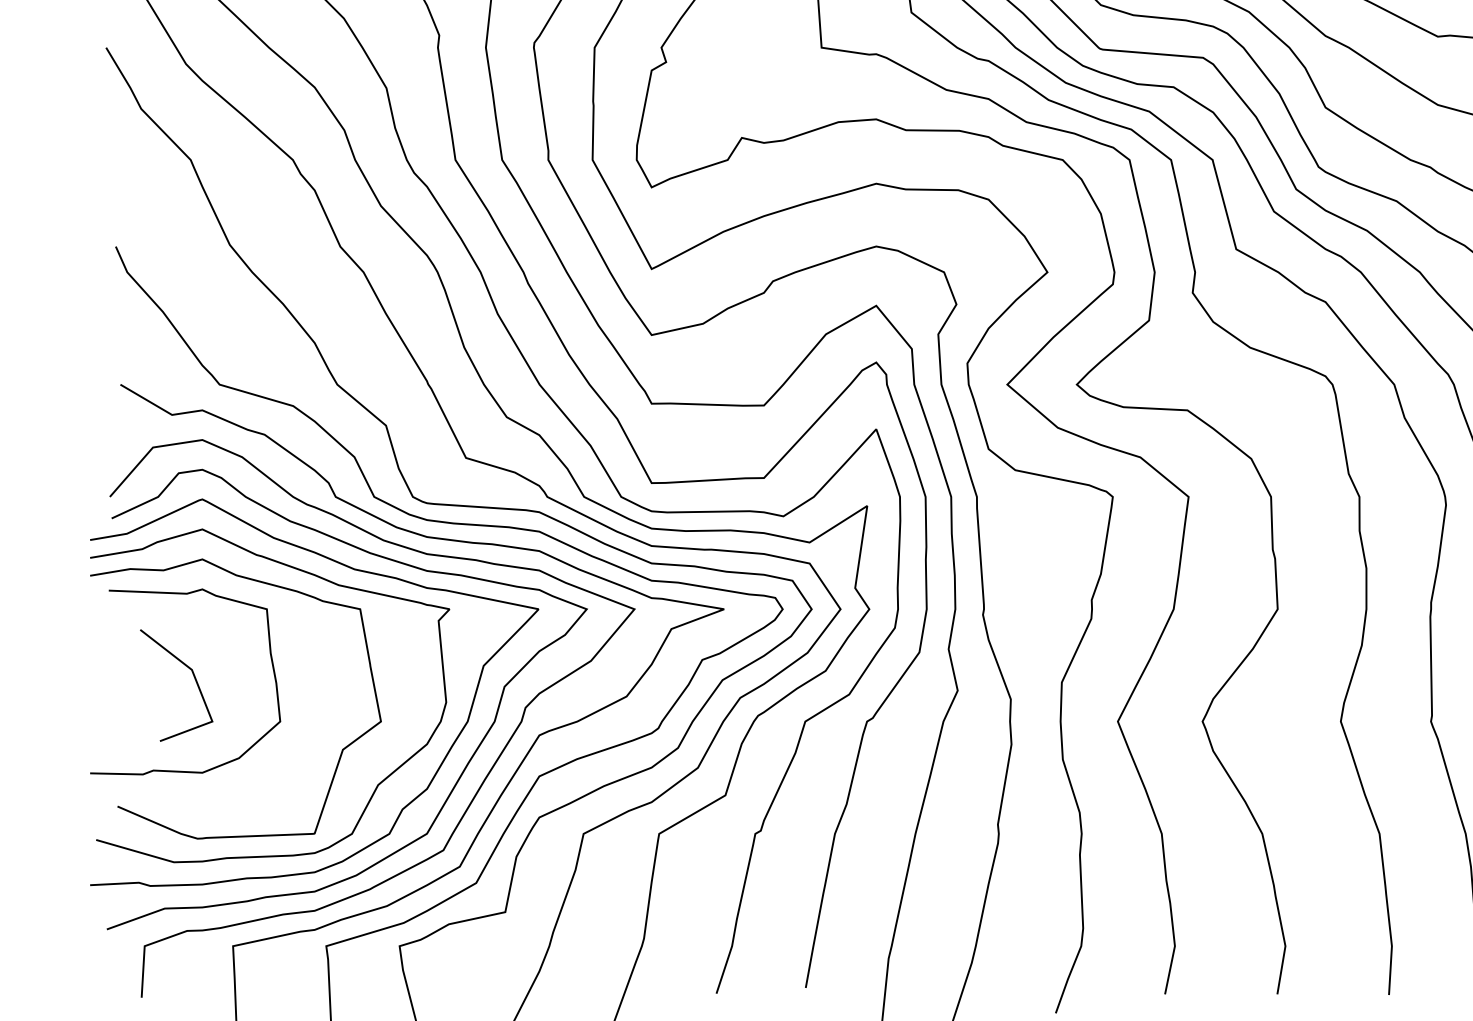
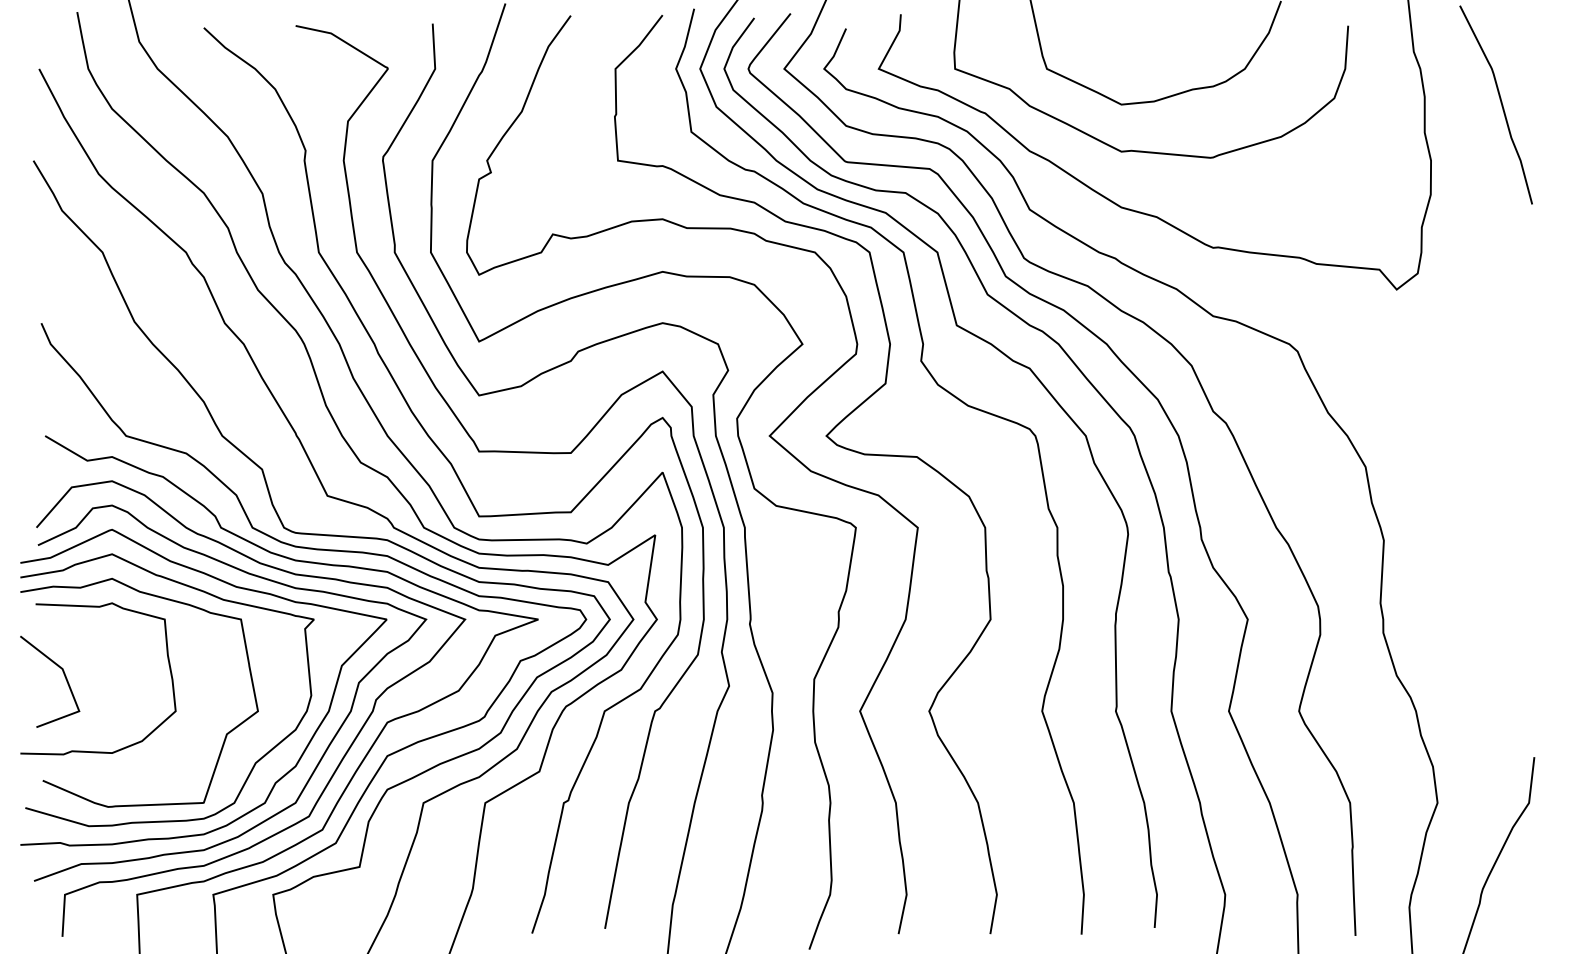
line: (193, 676) -> (63, 674), moved

